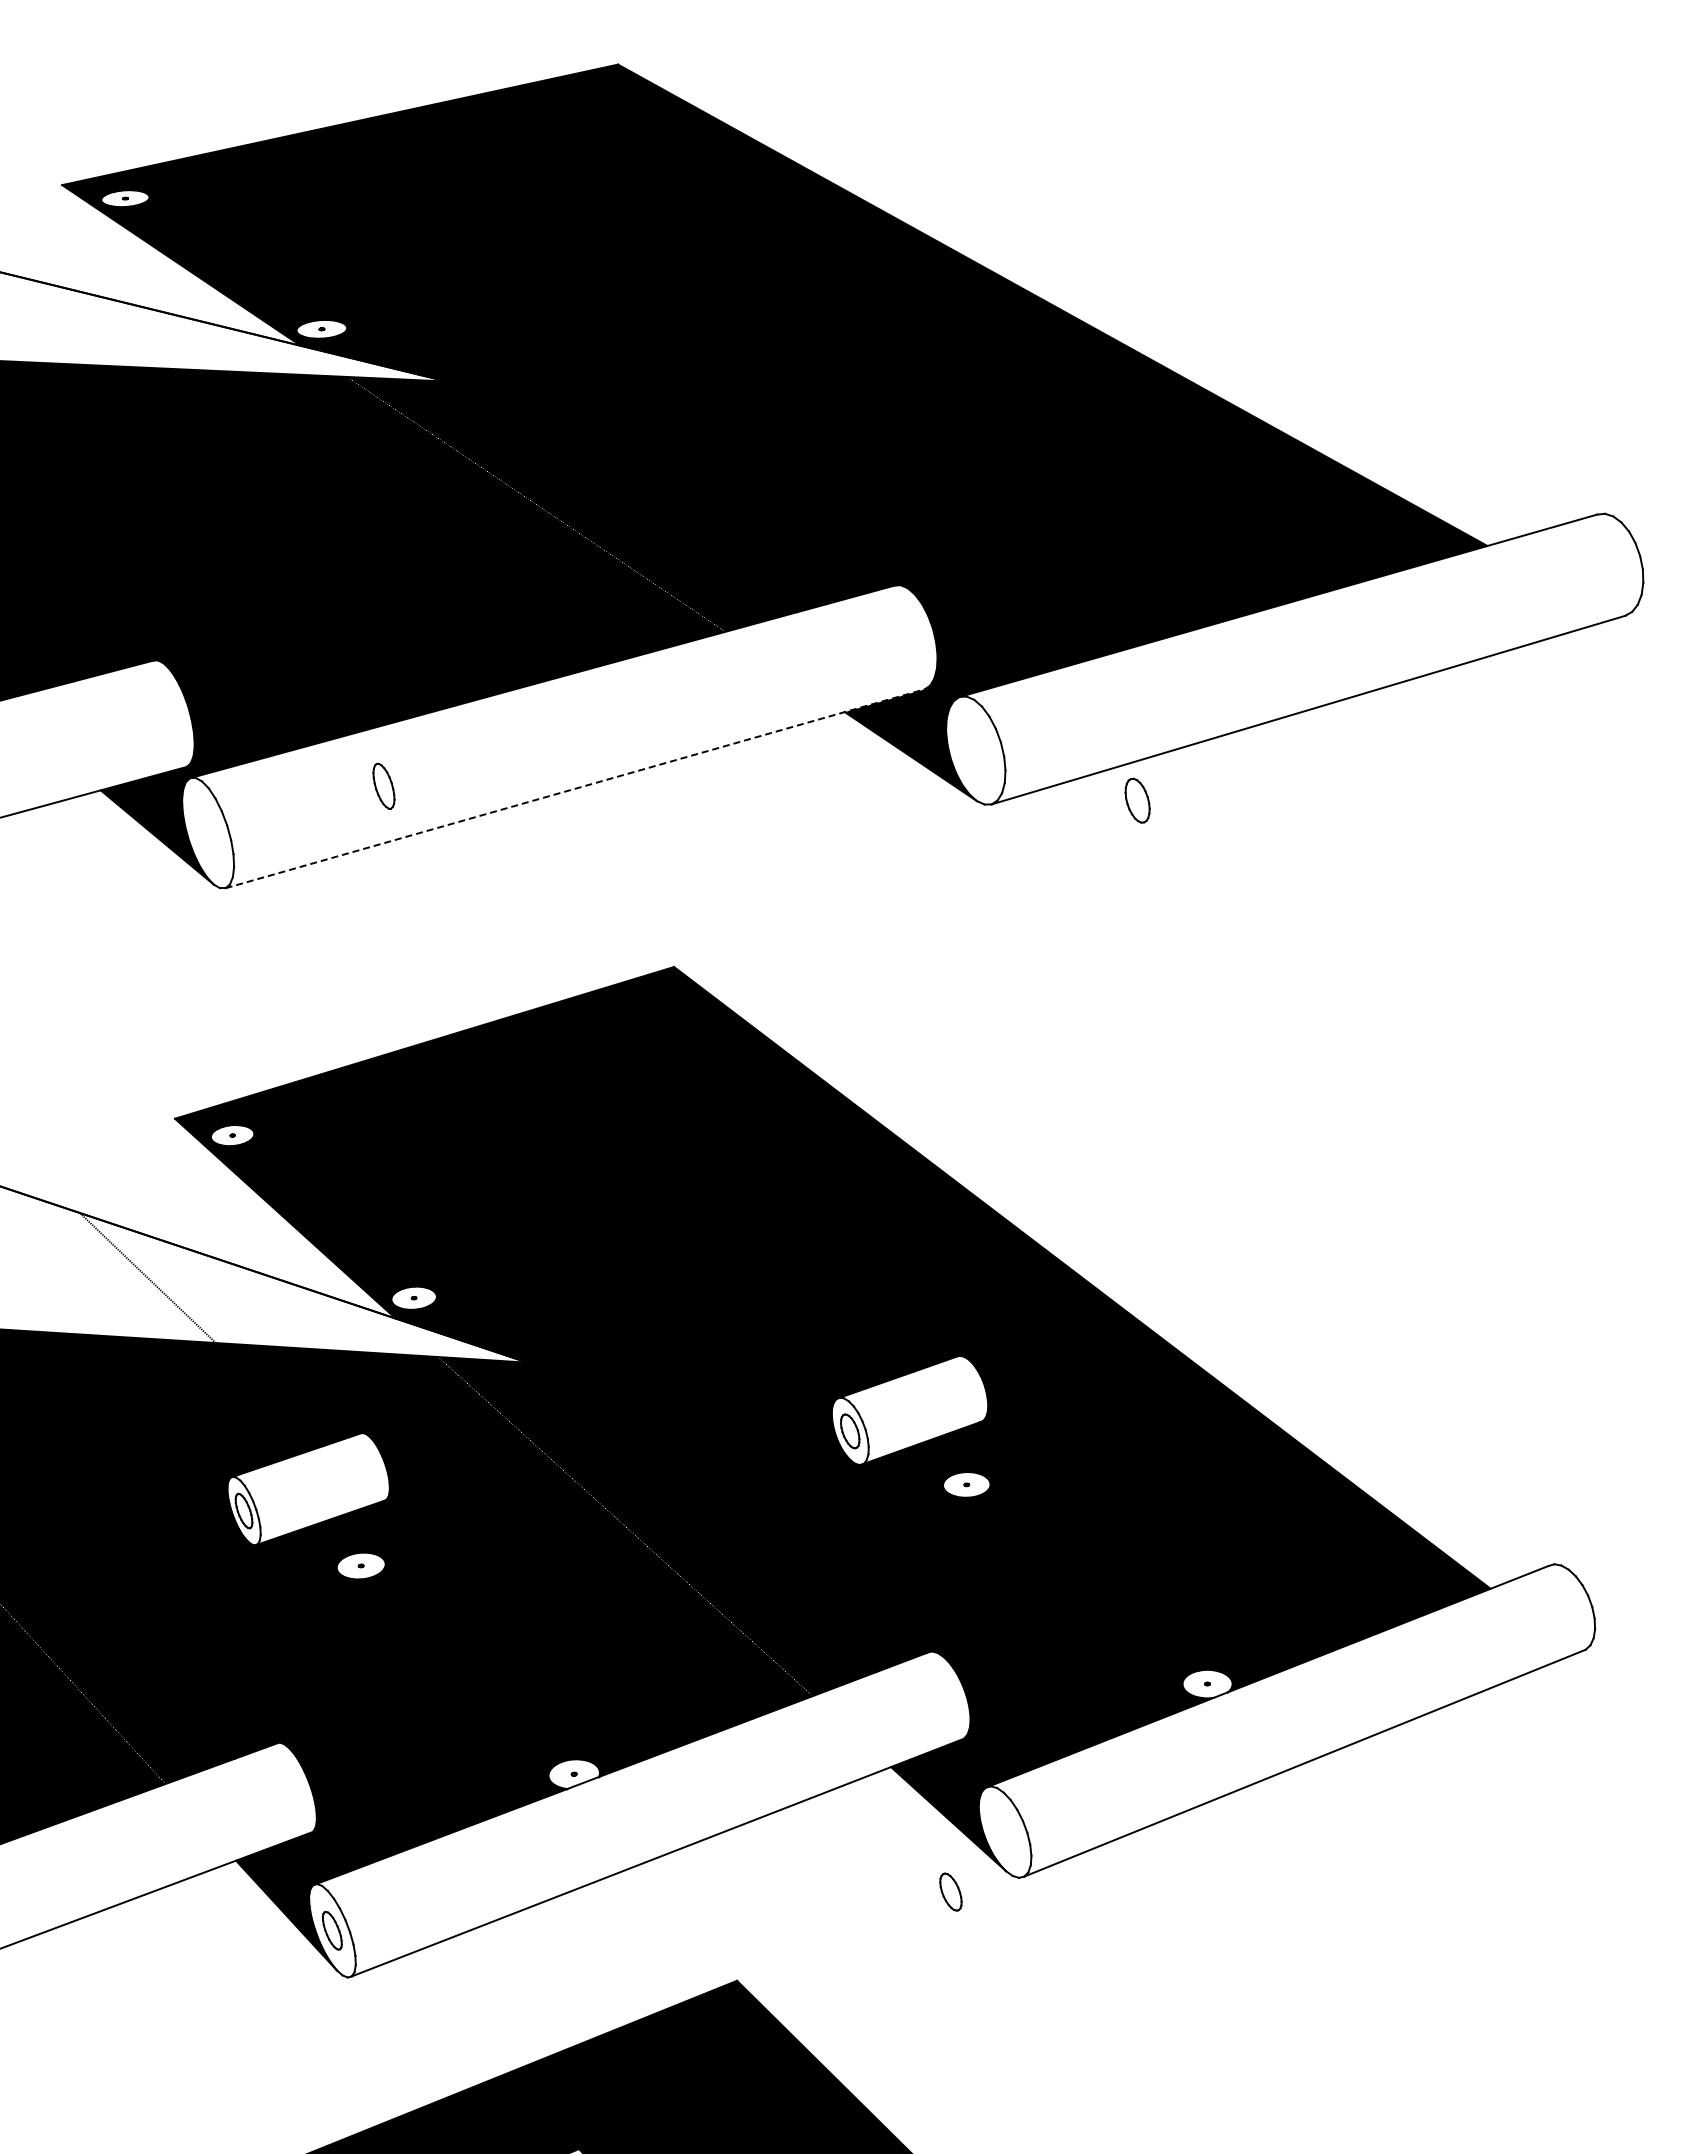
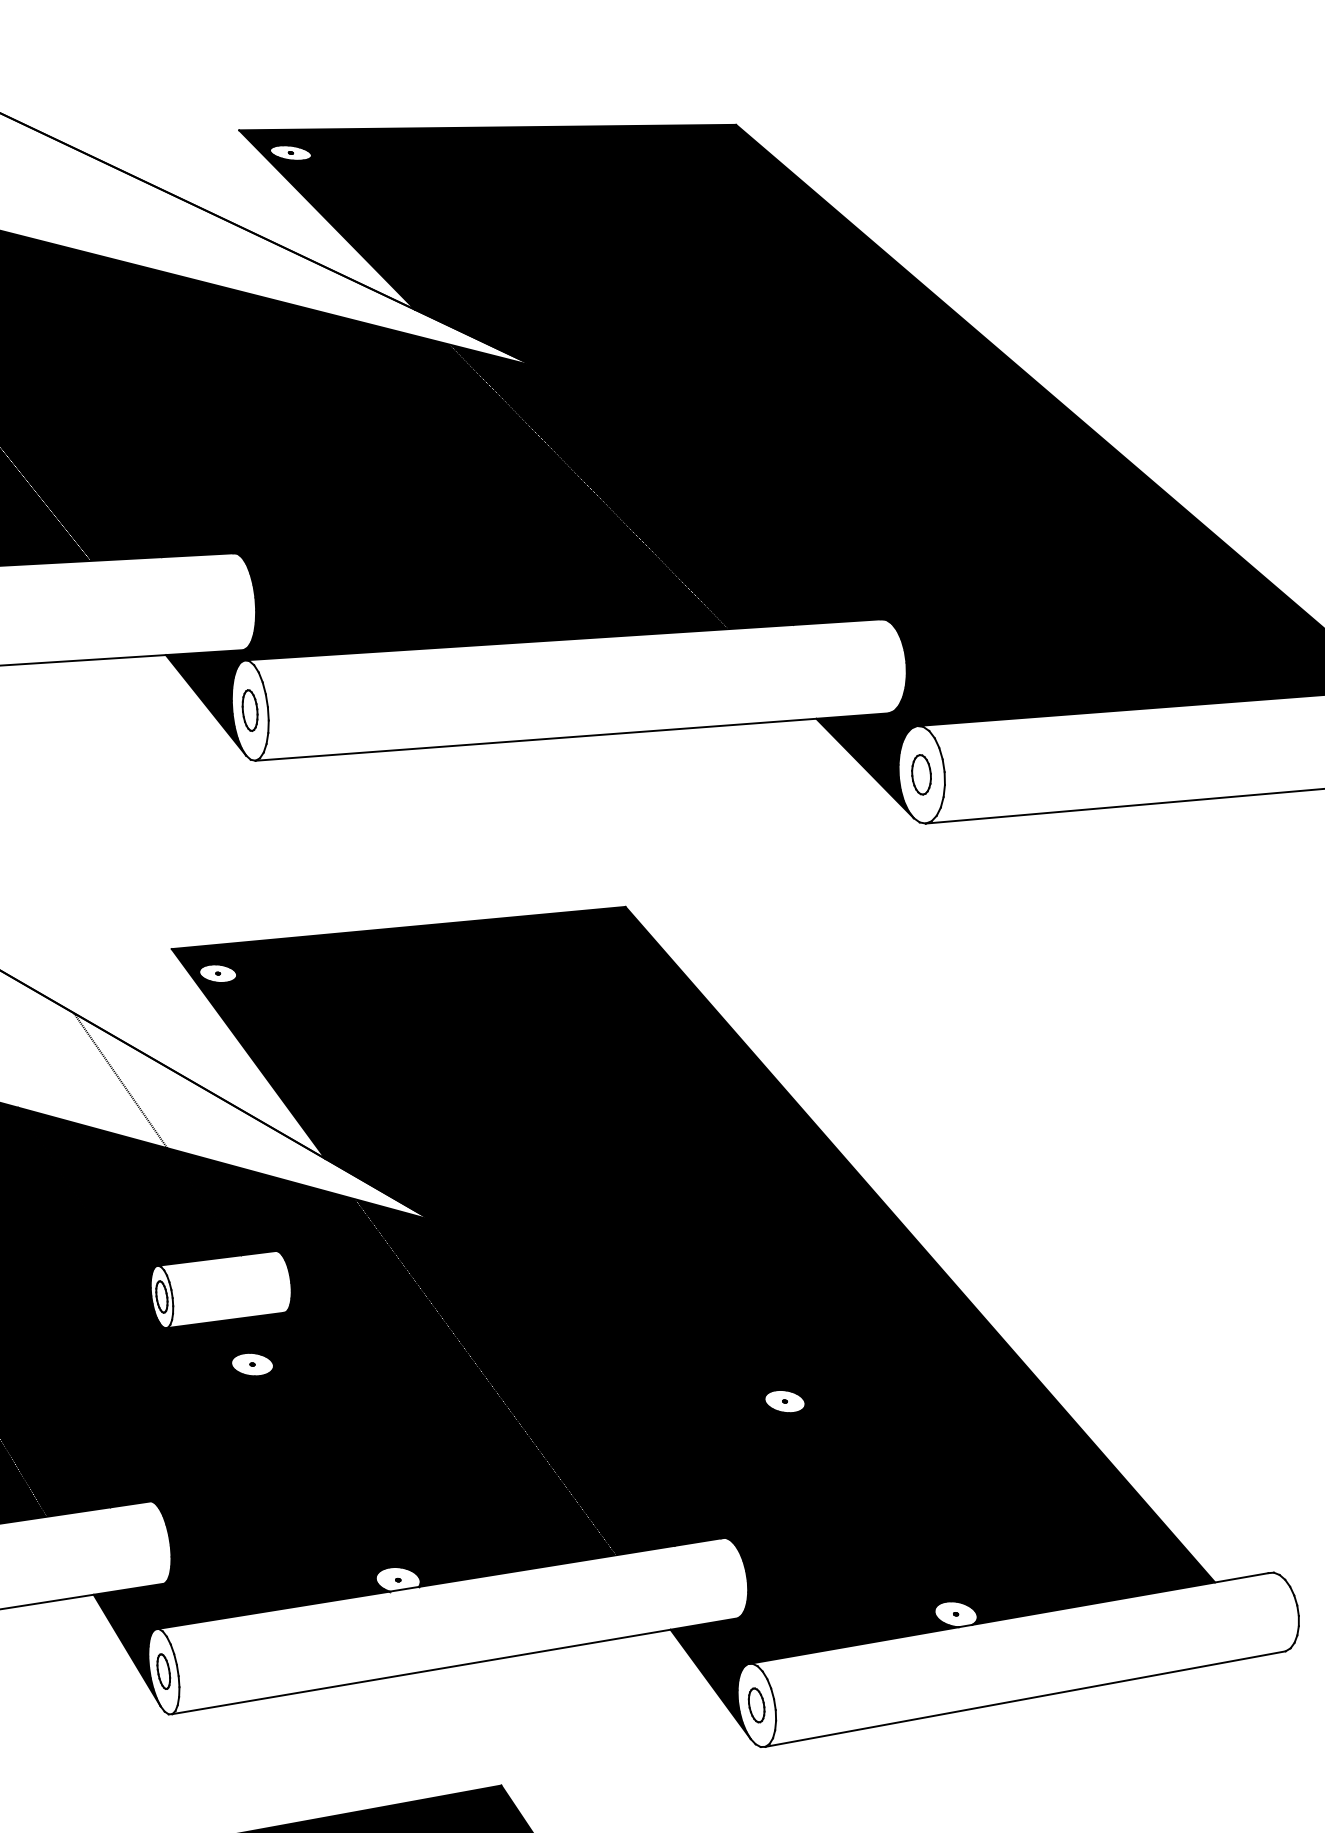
part: (383, 785) -> (249, 709), moved
line: (575, 788) -> (572, 736), dashed -> solid
part: (1137, 800) -> (921, 774), moved
part: (950, 1891) -> (756, 1704), moved

